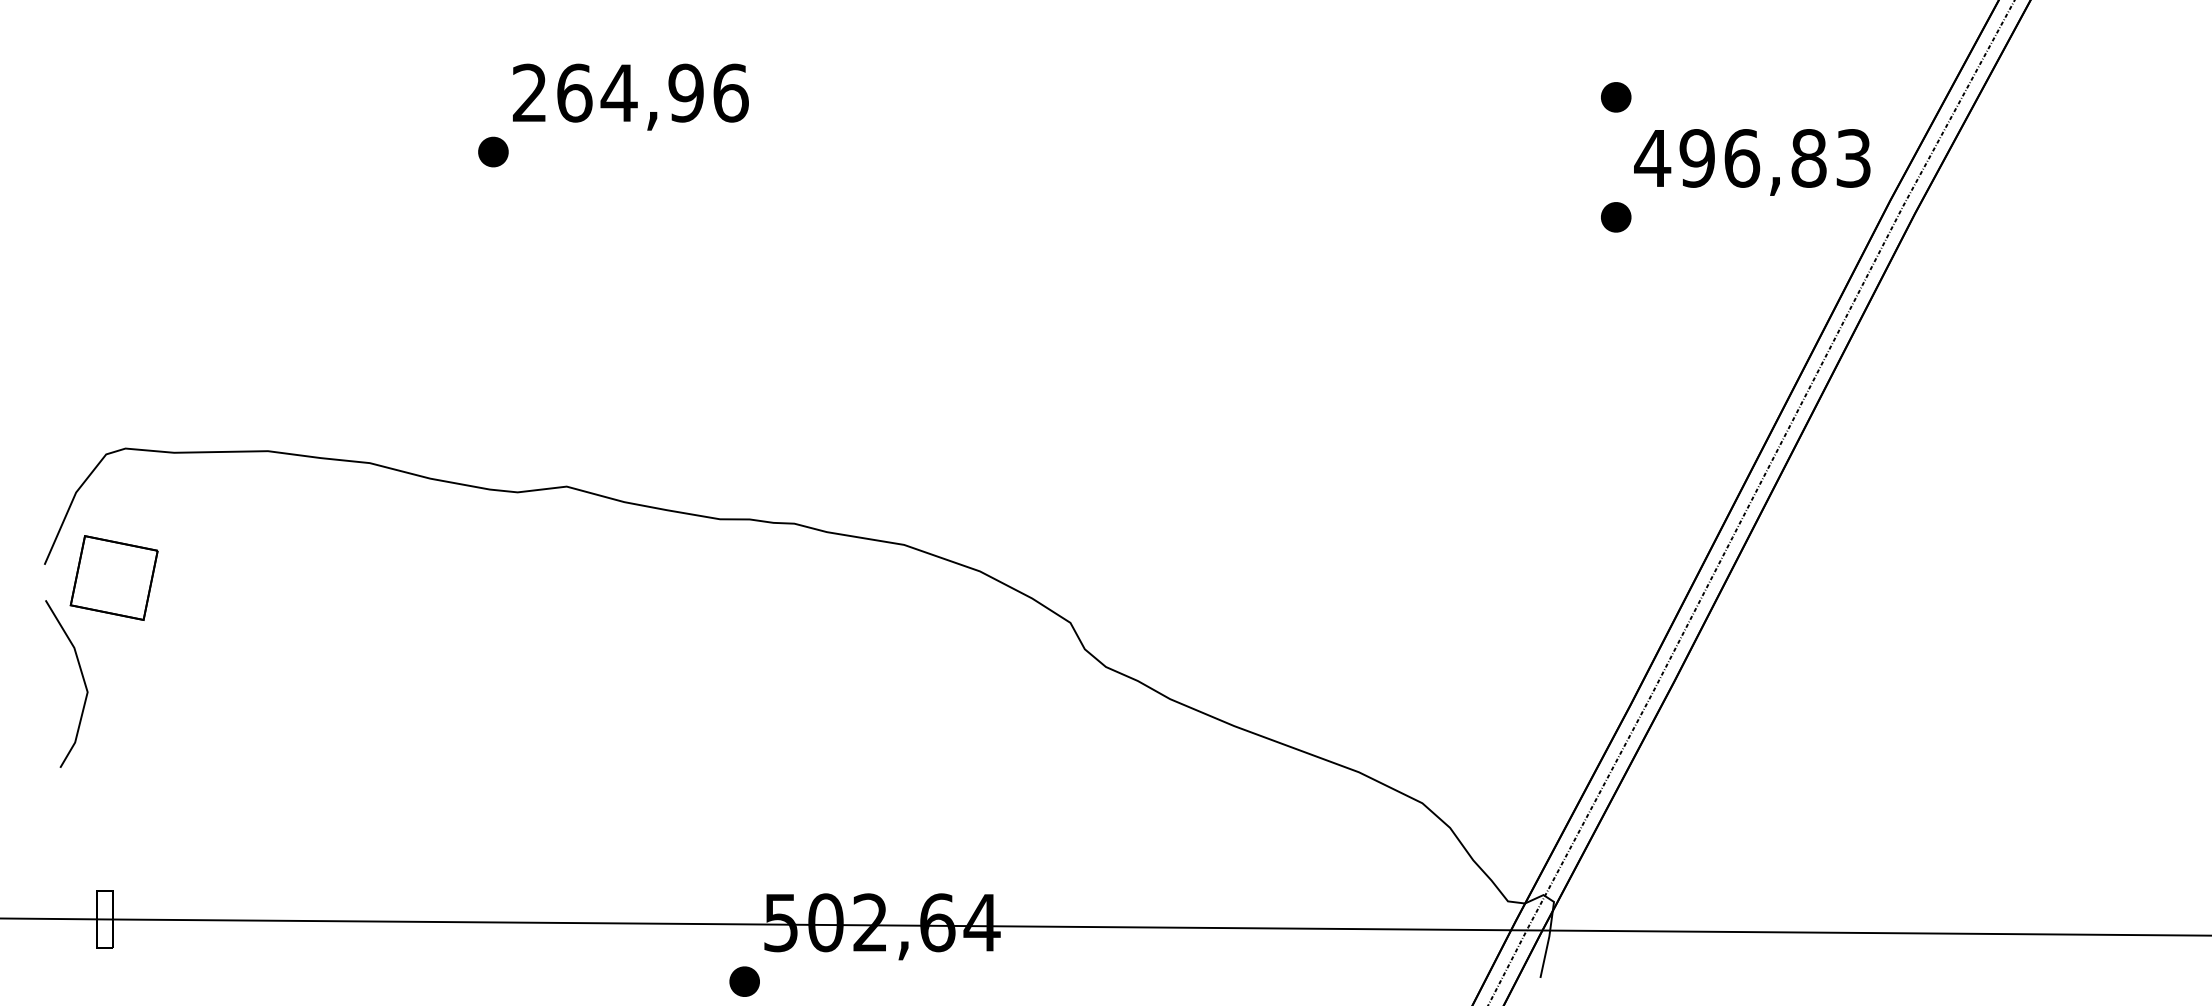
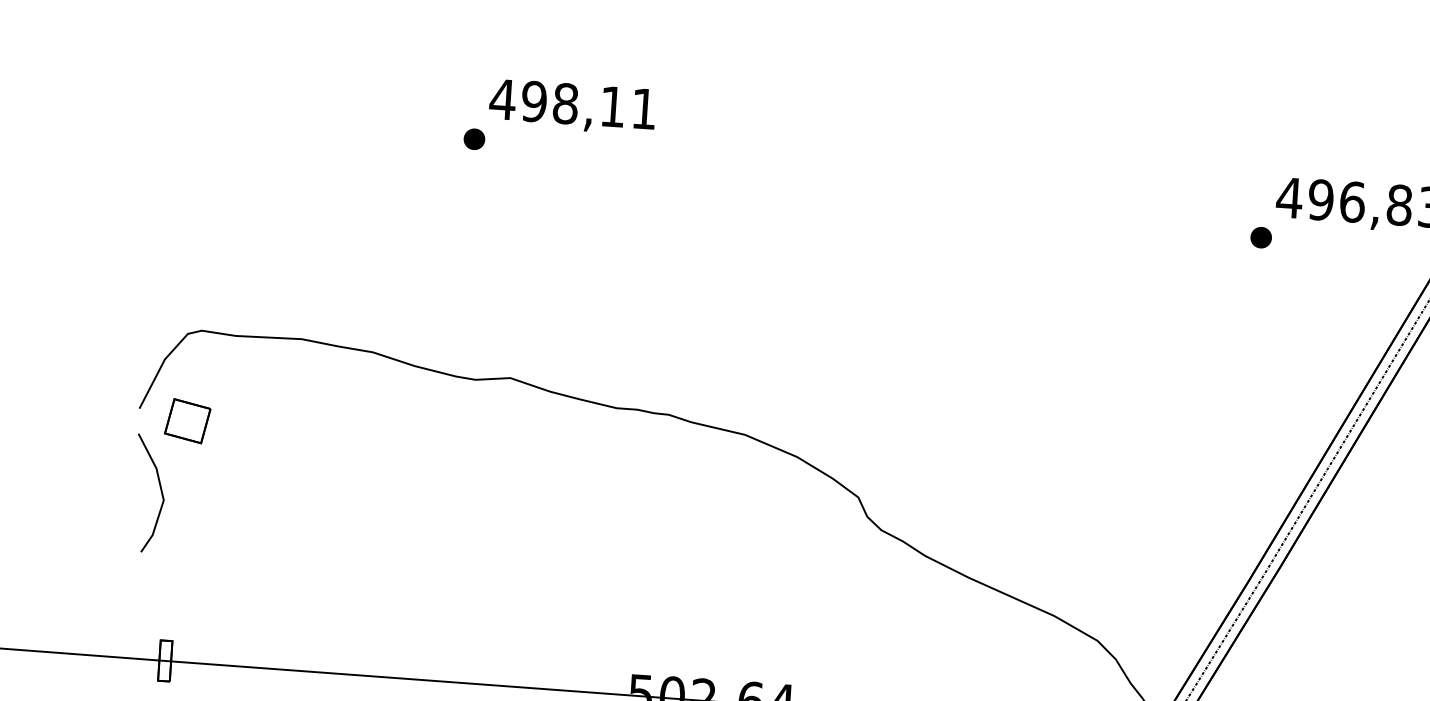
text: (629, 92) -> (572, 103), 264,96 -> 498,11
part: (1616, 97) -> (1267, 153), removed
part: (113, 577) -> (187, 420), size x0.71

